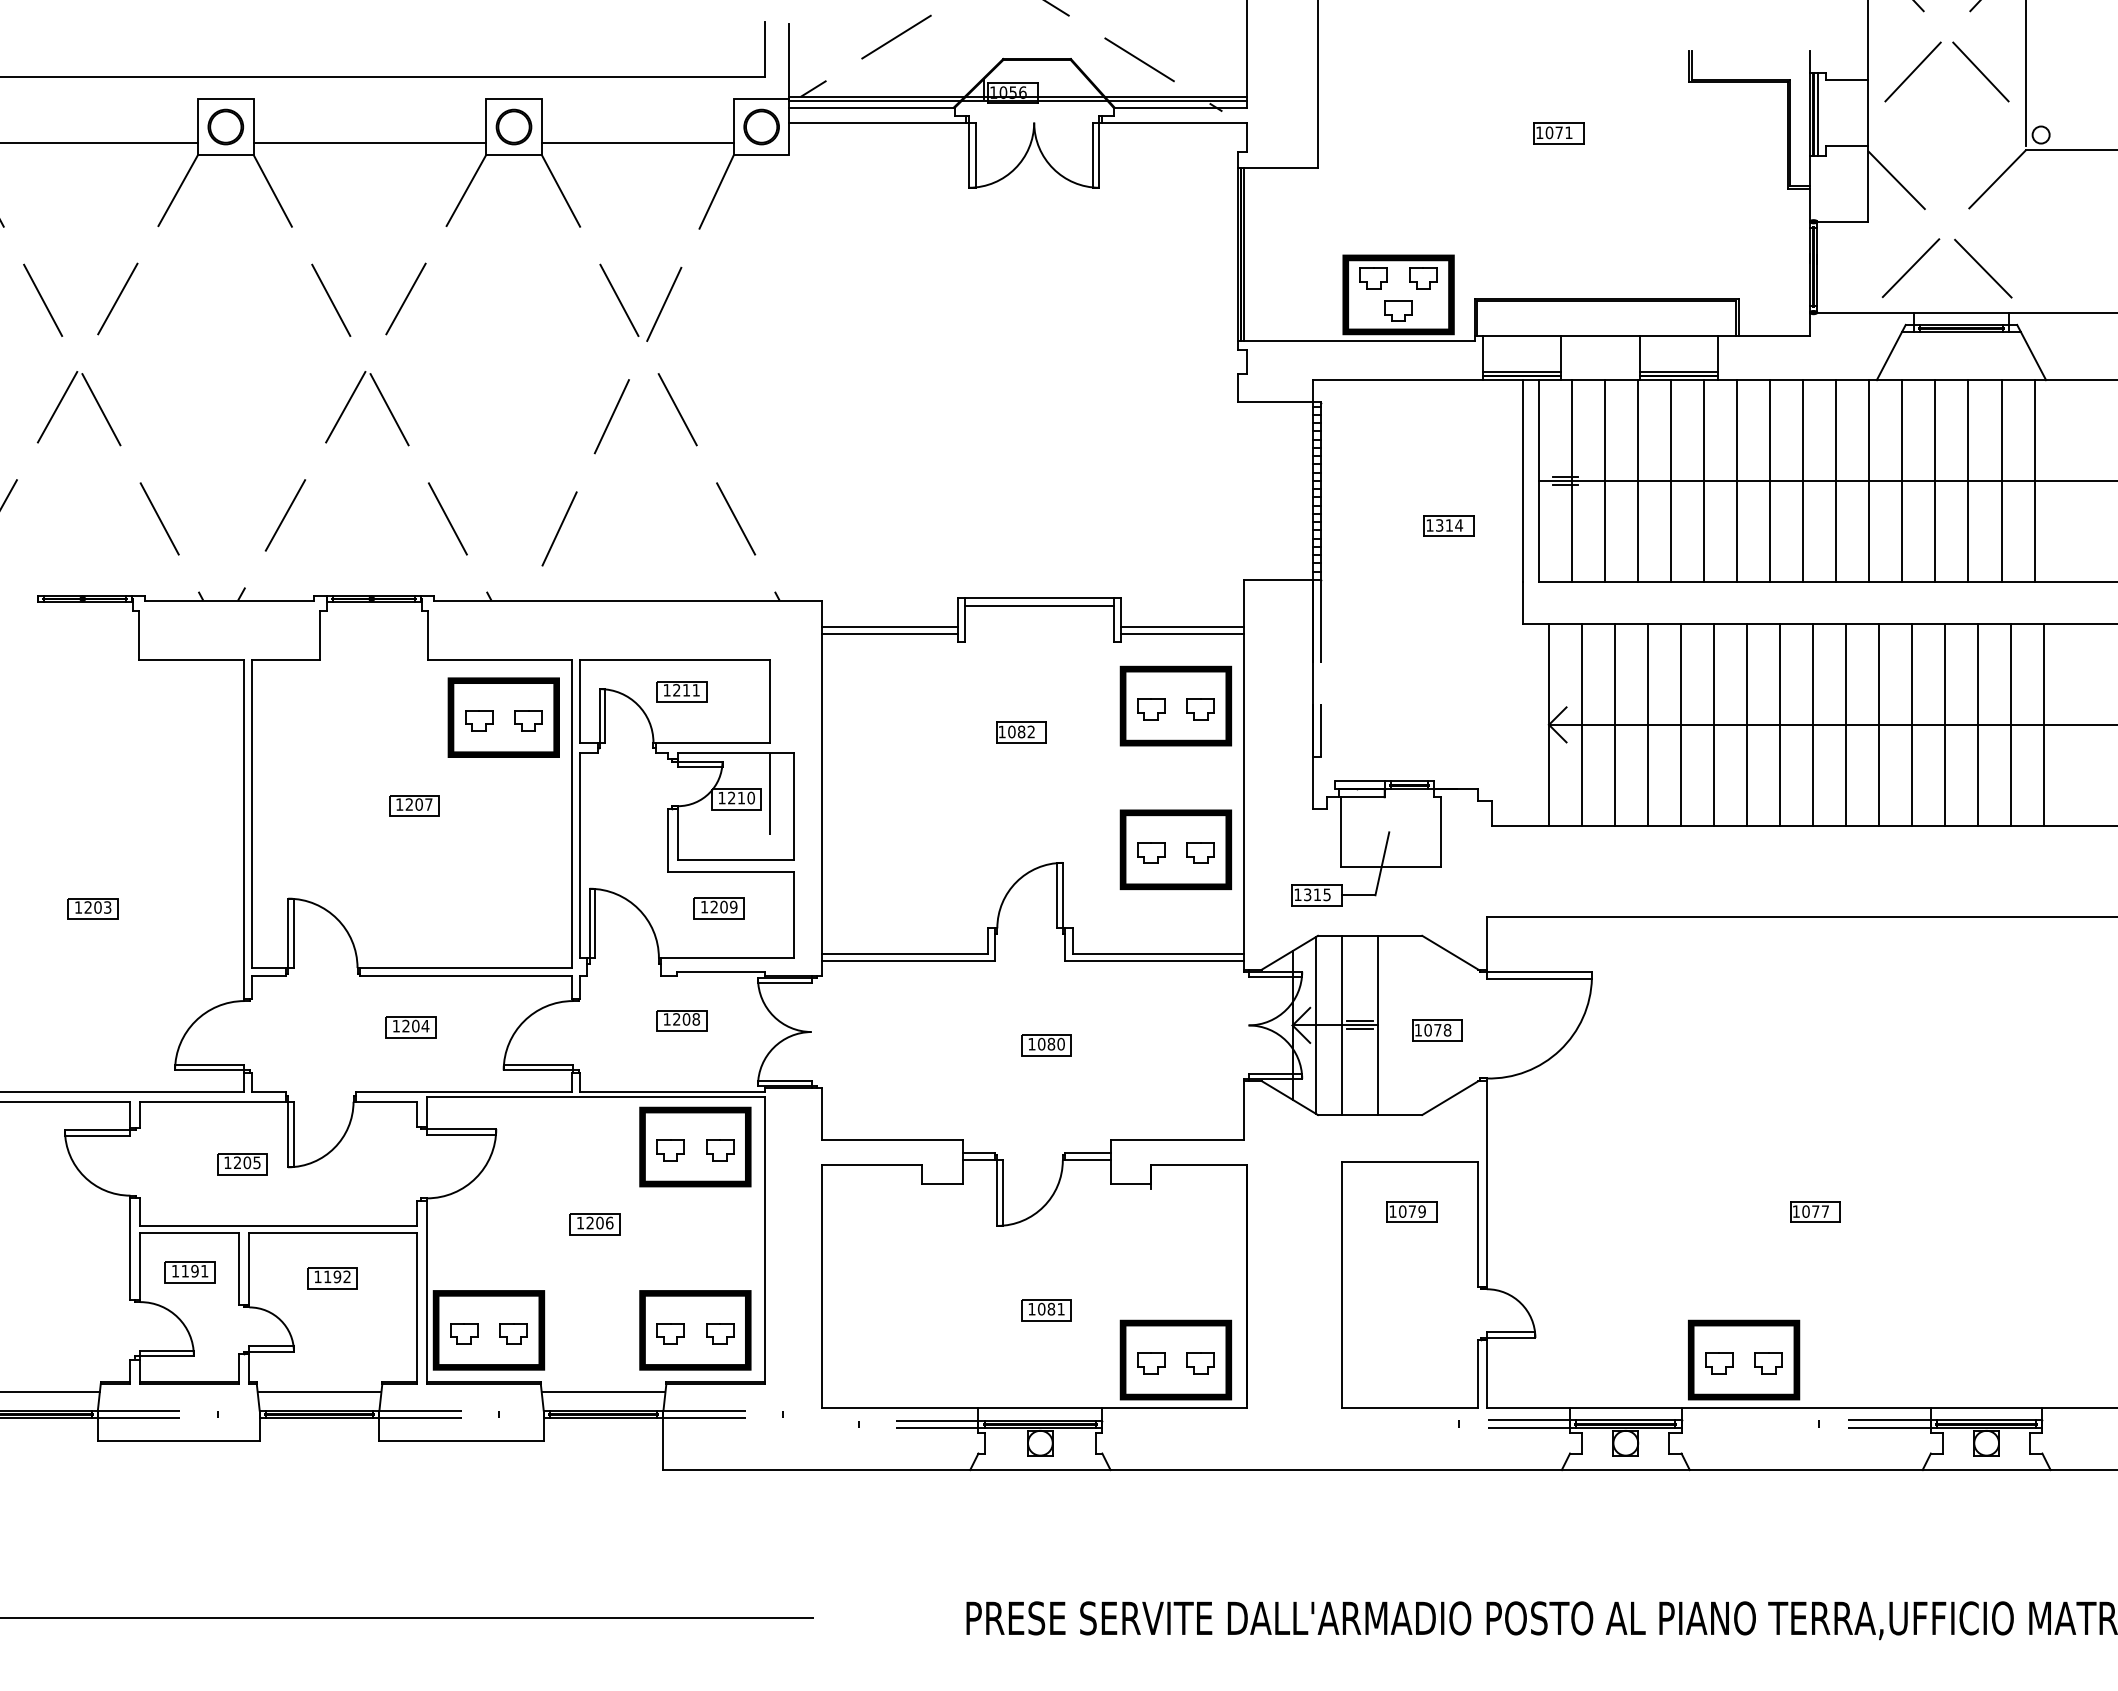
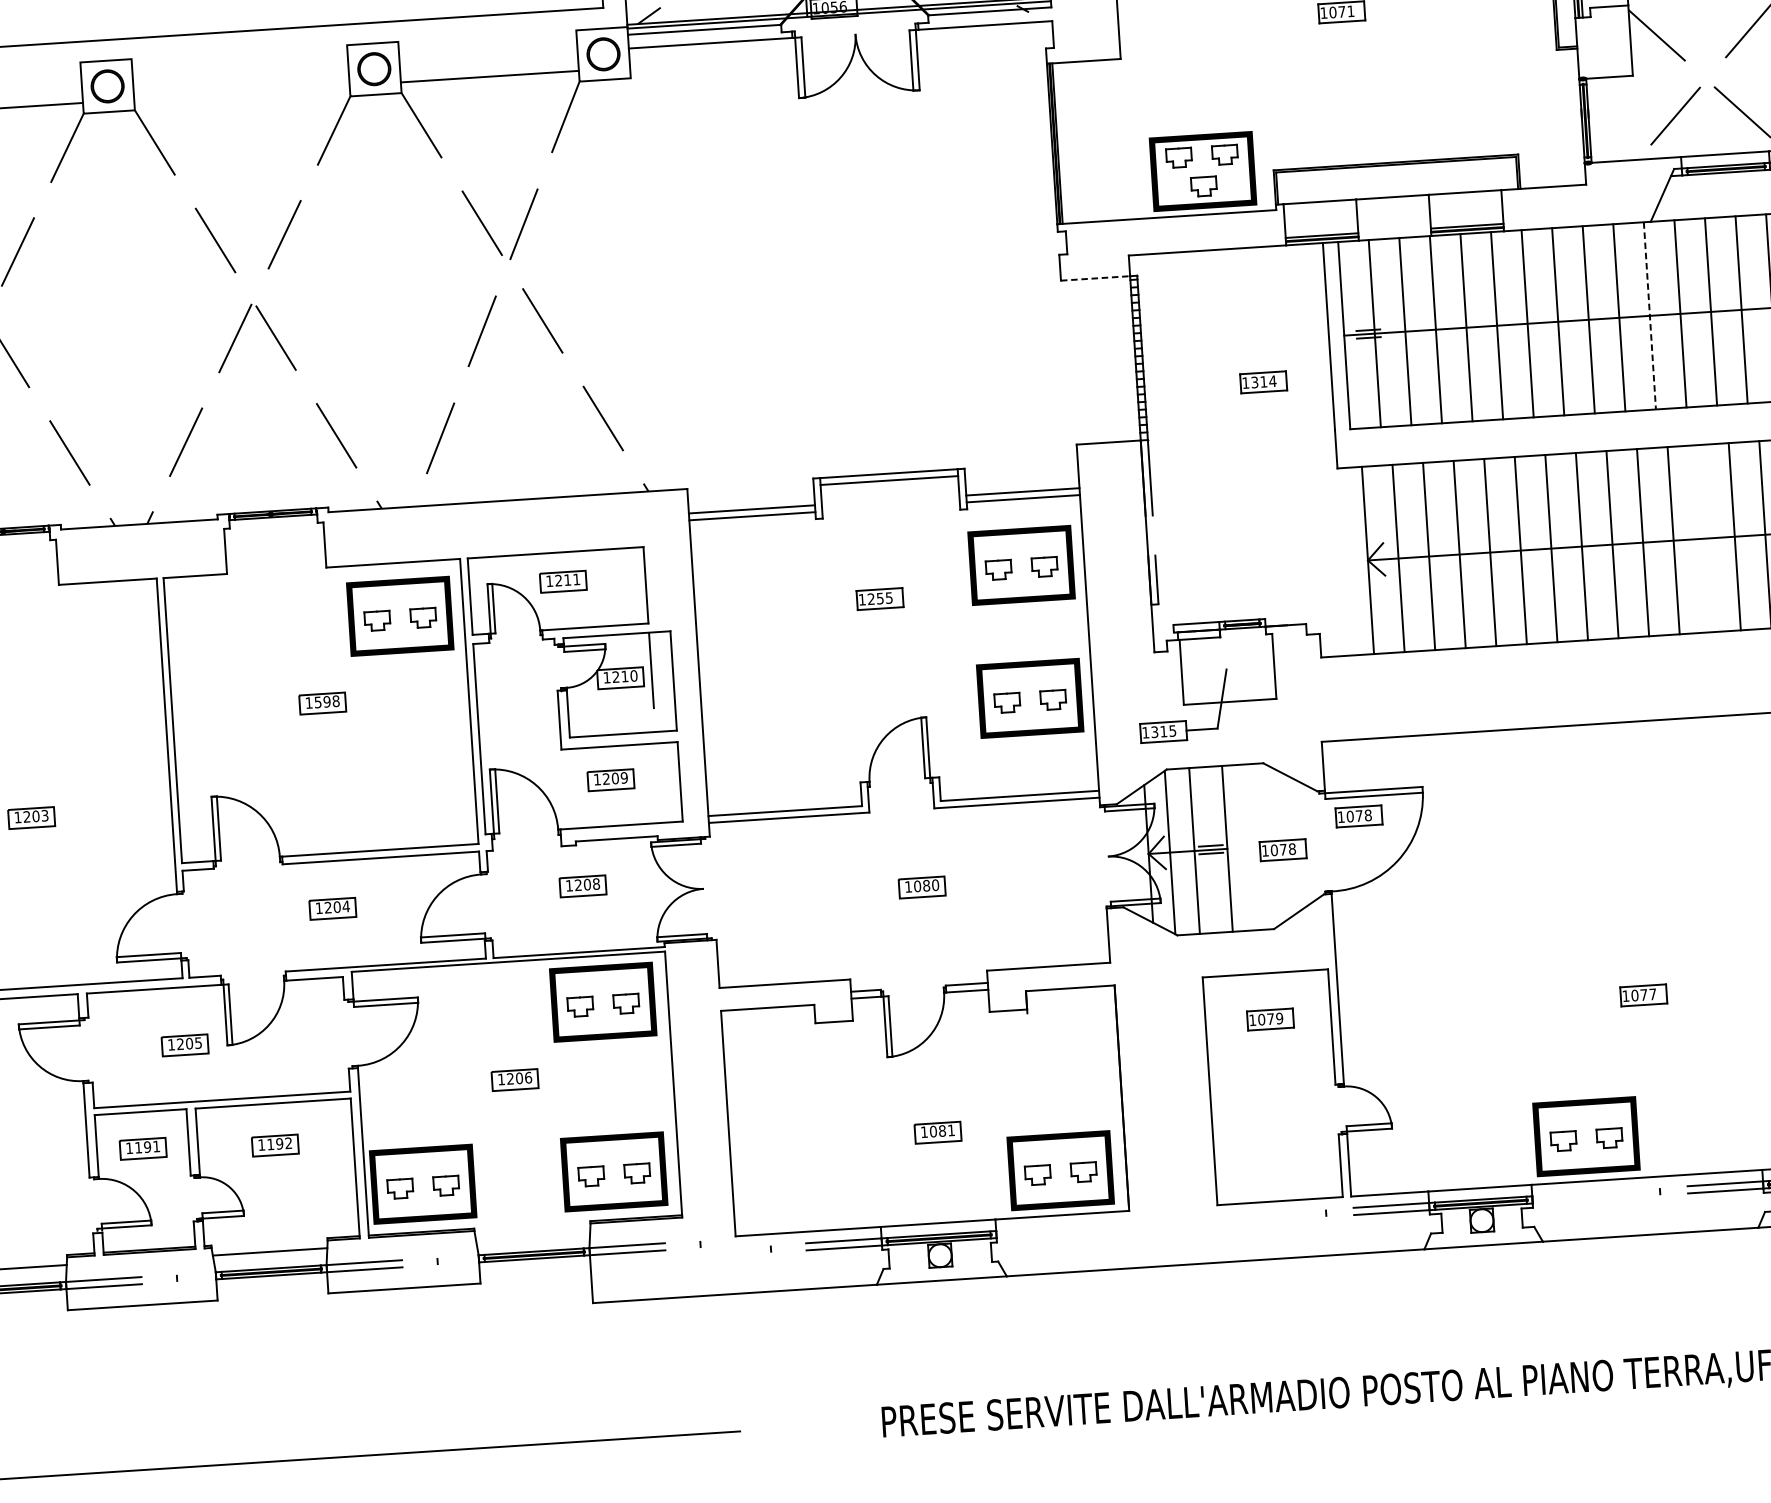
line: (369, 143) -> (241, 93), removed
line: (1276, 402) -> (1096, 278), solid -> dashed
line: (1869, 481) -> (1650, 316), solid -> dashed
line: (1912, 724) -> (1704, 538), removed
text: (1021, 731) -> (880, 598), 1082 -> 1255
text: (418, 804) -> (326, 701), 1207 -> 1598
part: (1521, 999) -> (1358, 816), added
line: (603, 1392) -> (532, 1234), removed

